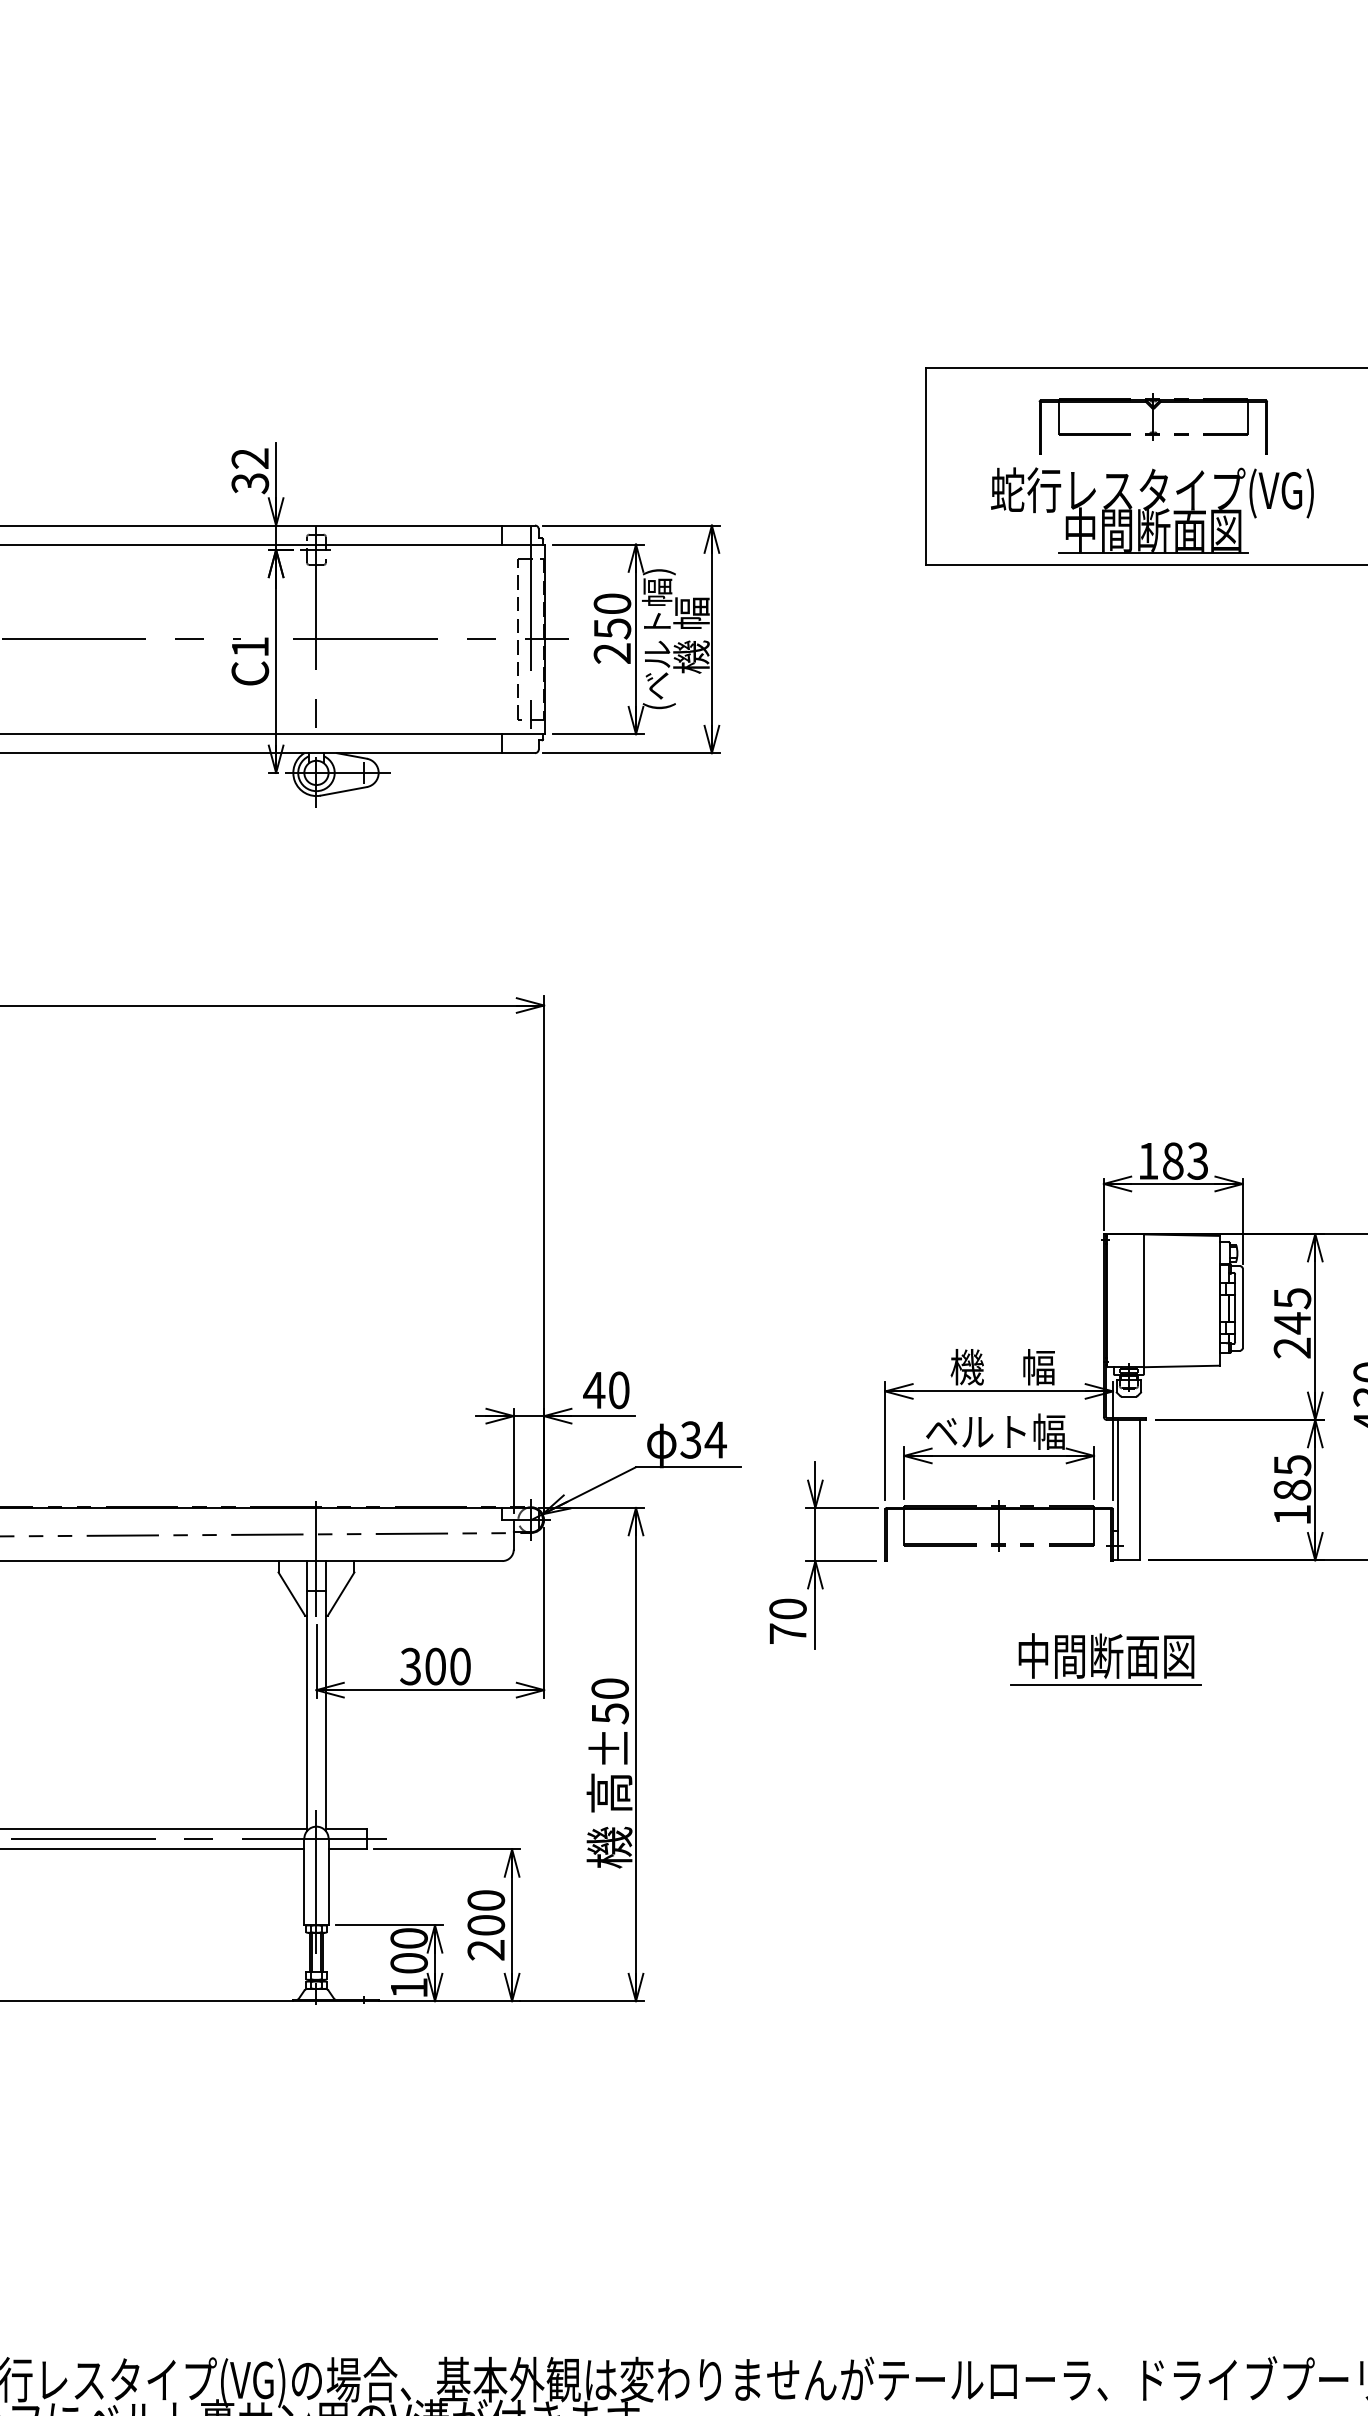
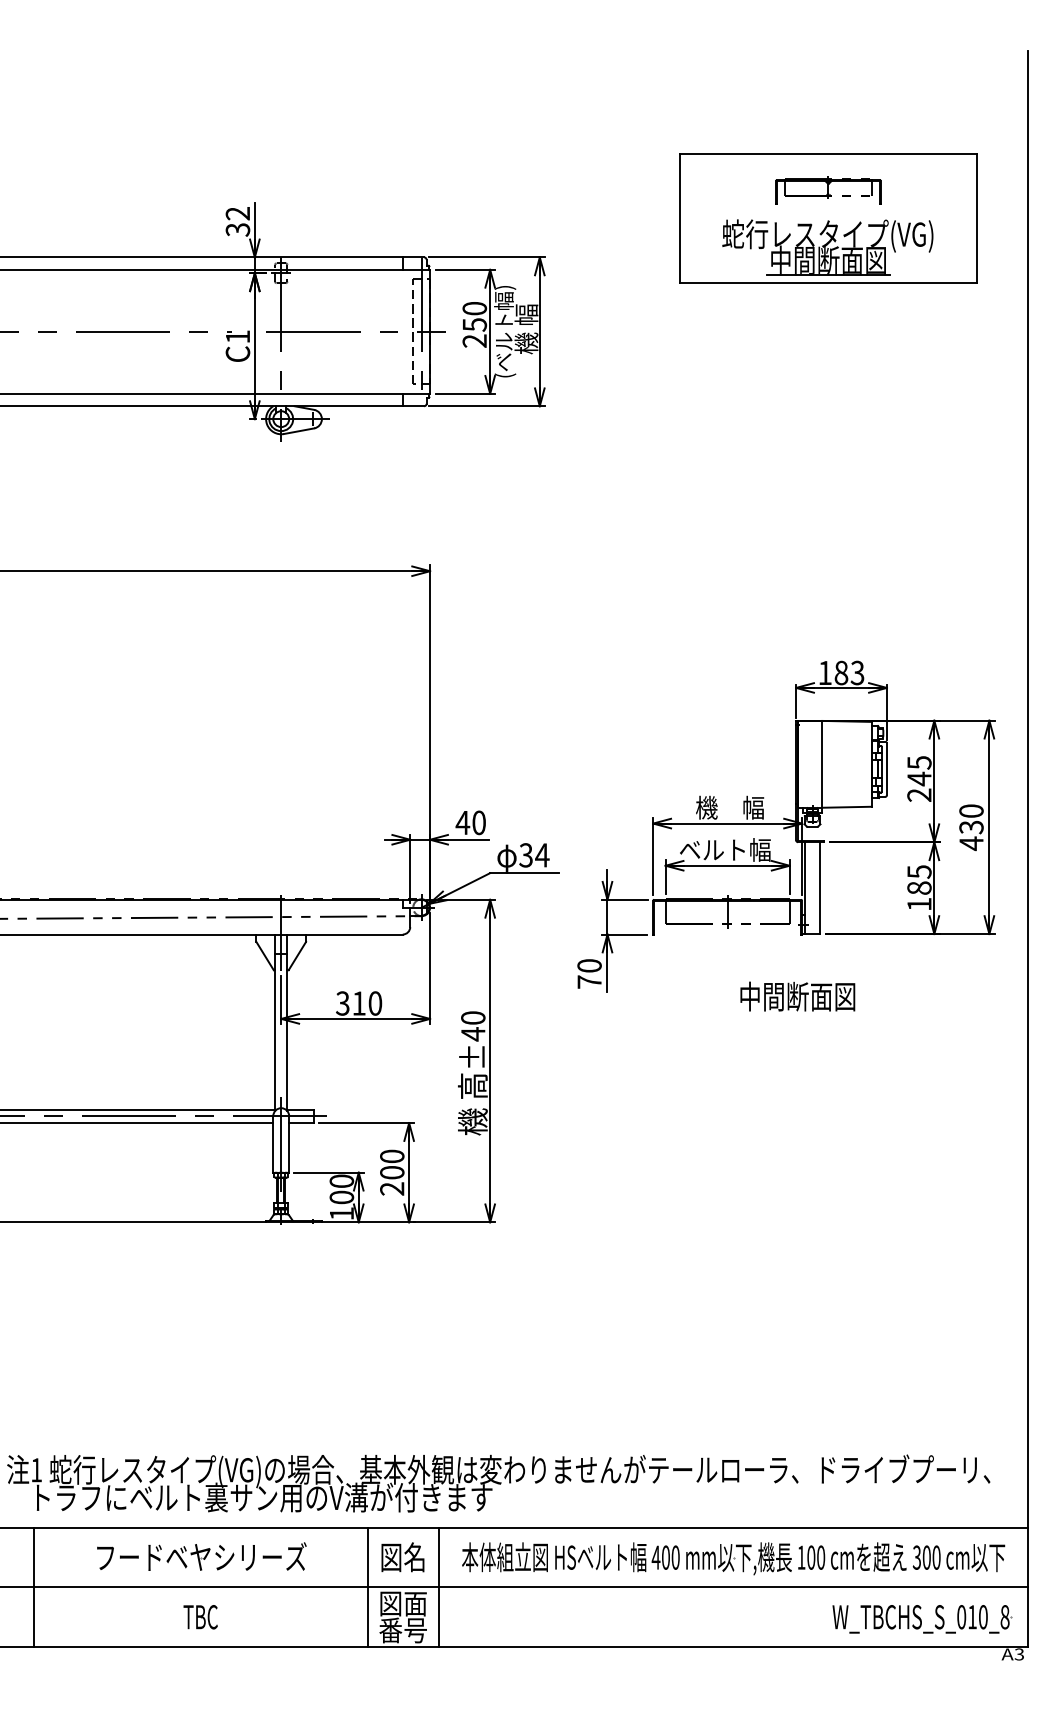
part: (1153, 423) -> (828, 190), size x0.7
text: (434, 1666) -> (358, 1003), 300 -> 310
line: (1105, 1684) -> (797, 1015), removed
text: (610, 1713) -> (473, 1034), ±50 -> ±40

